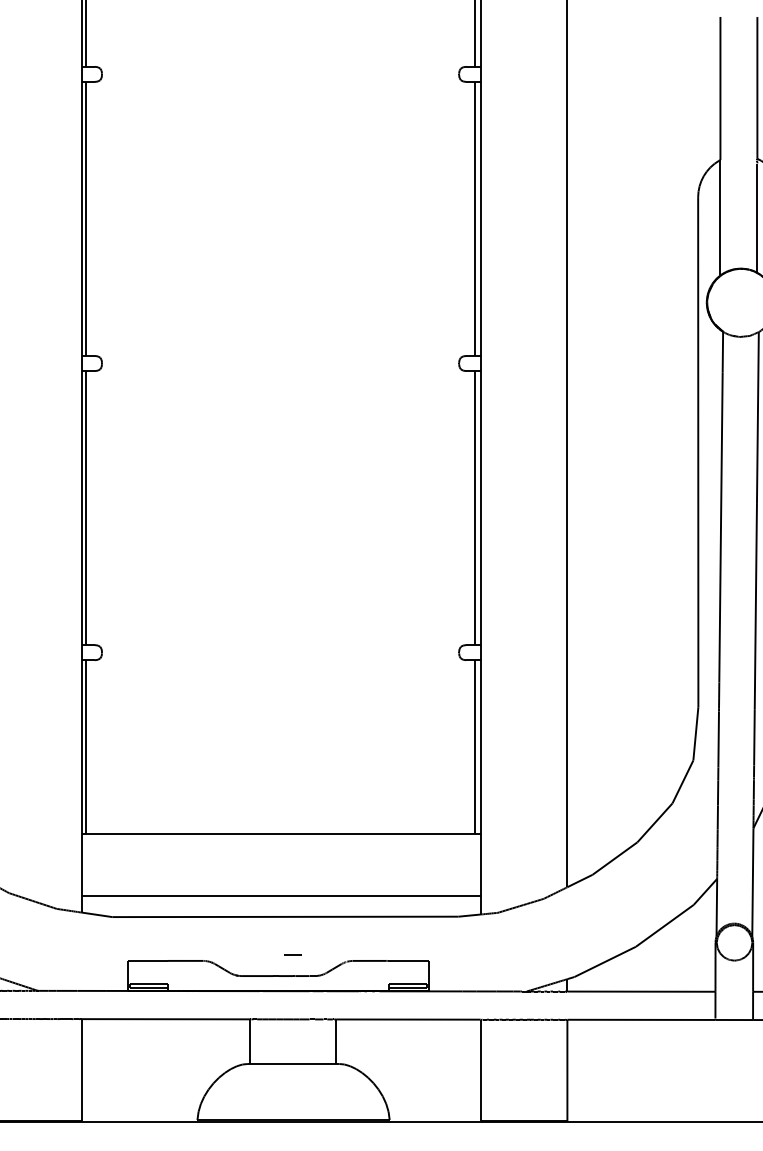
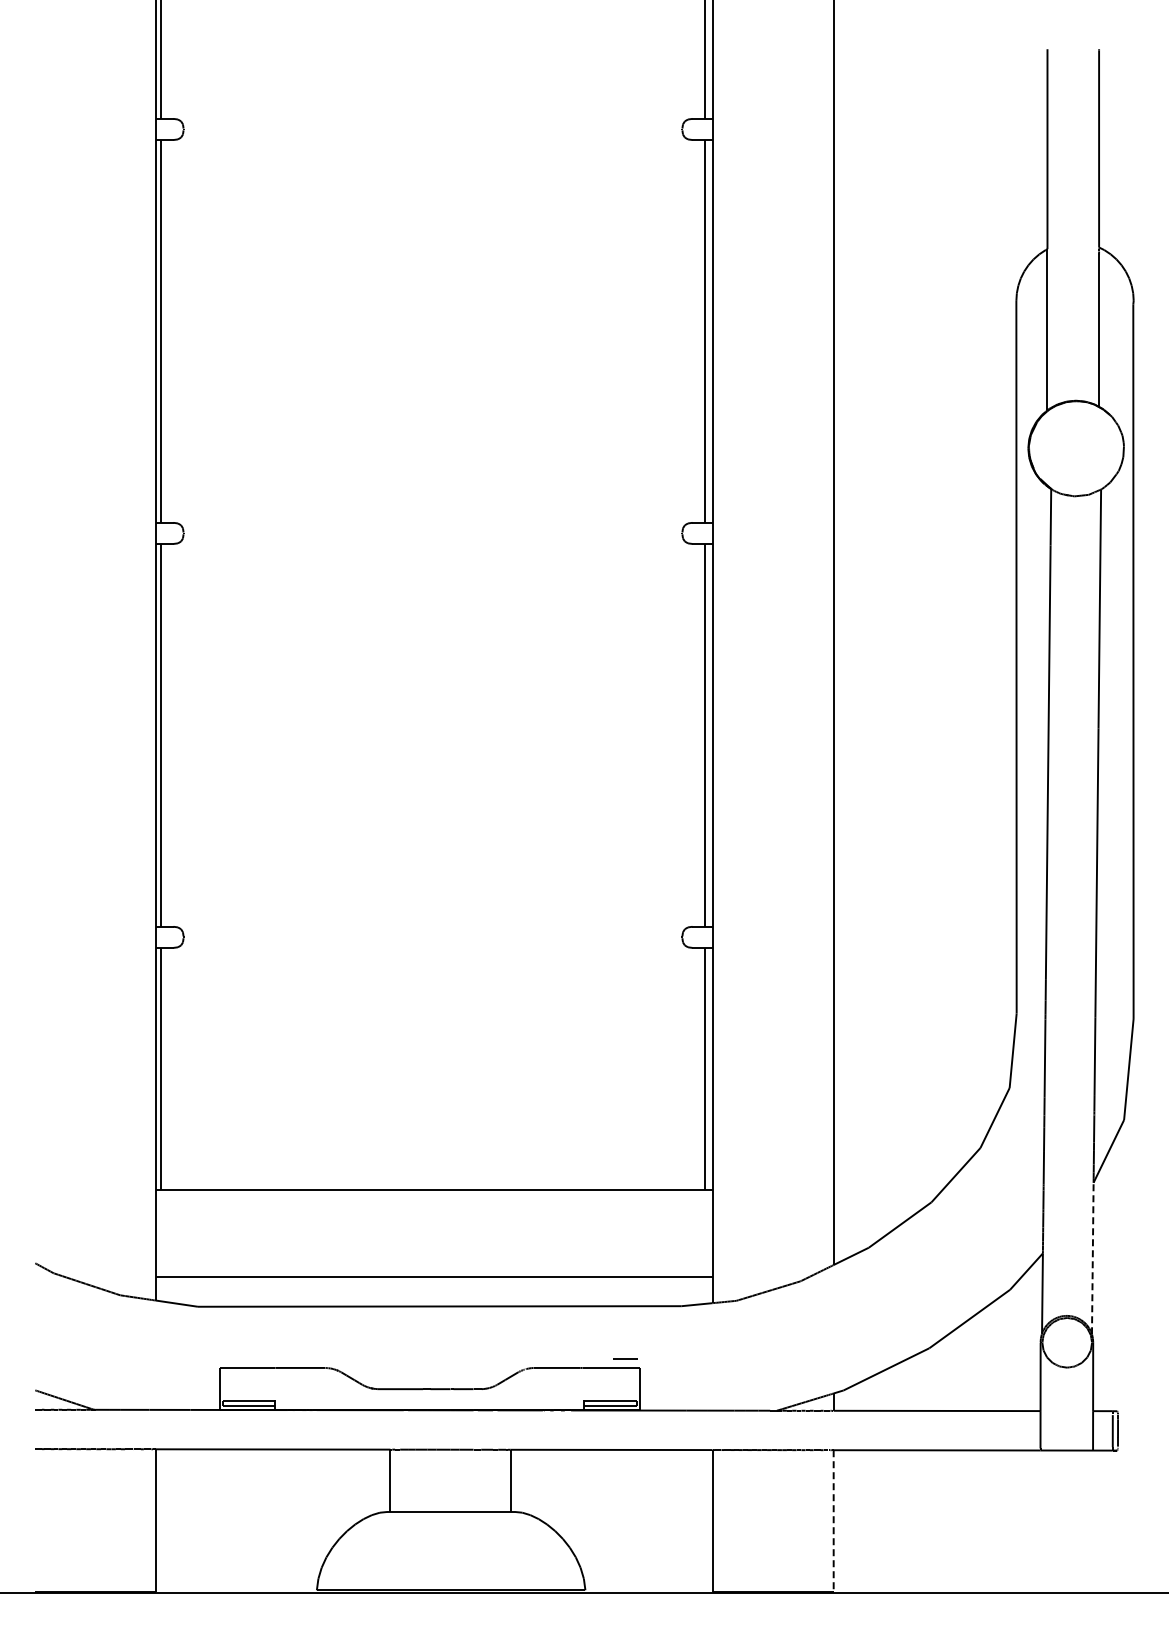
line: (752, 882) -> (1092, 1258), solid -> dashed
line: (293, 954) -> (625, 1358), moved
line: (567, 1070) -> (833, 1520), solid -> dashed

